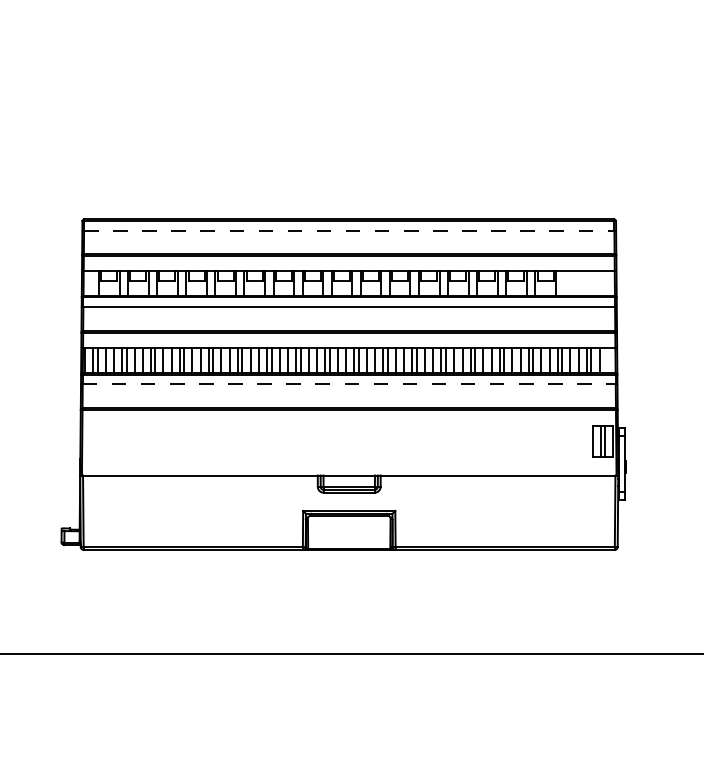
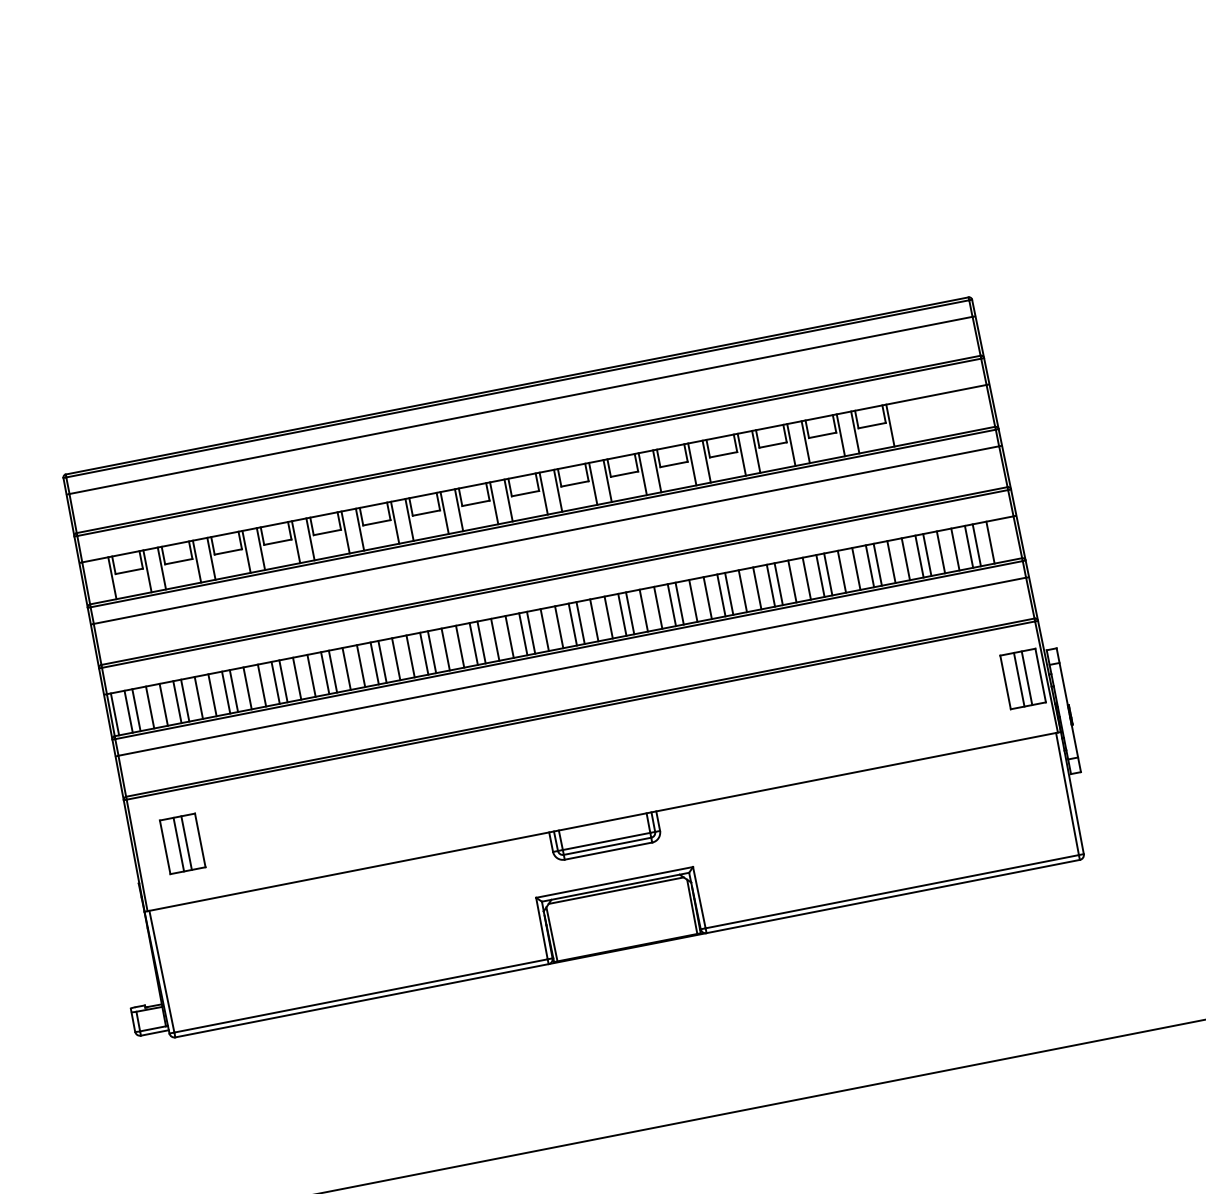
line: (349, 230) -> (521, 404), dashed -> solid
line: (349, 384) -> (572, 666), dashed -> solid
part: (109, 441) -> (183, 844), added

